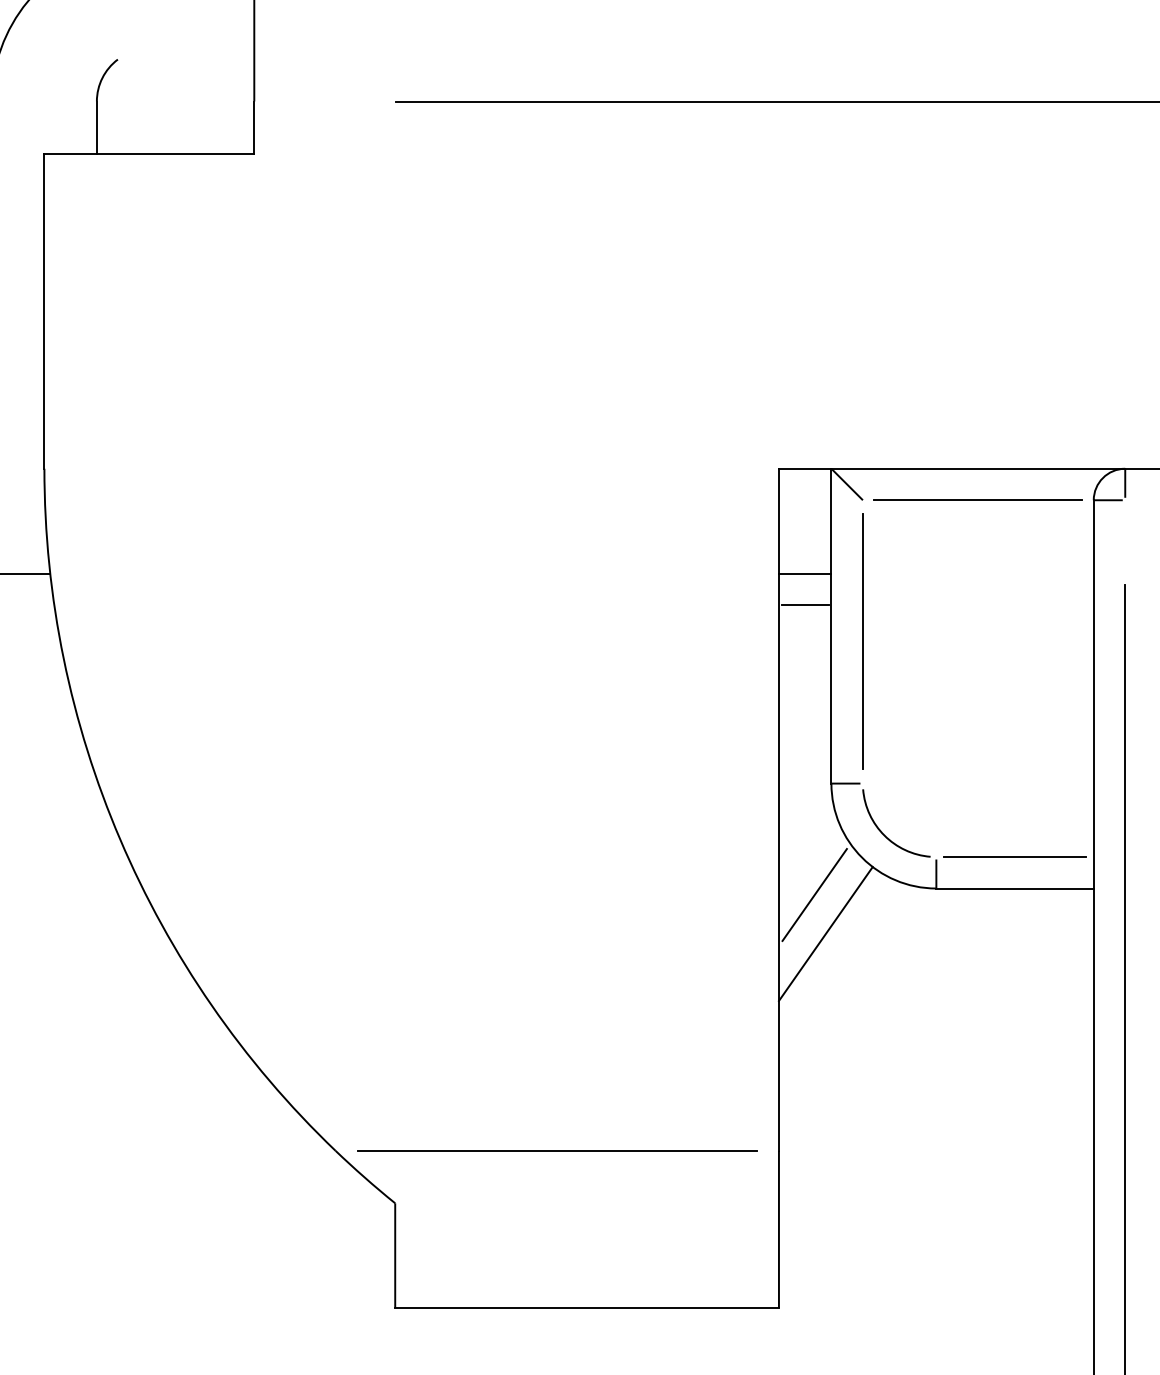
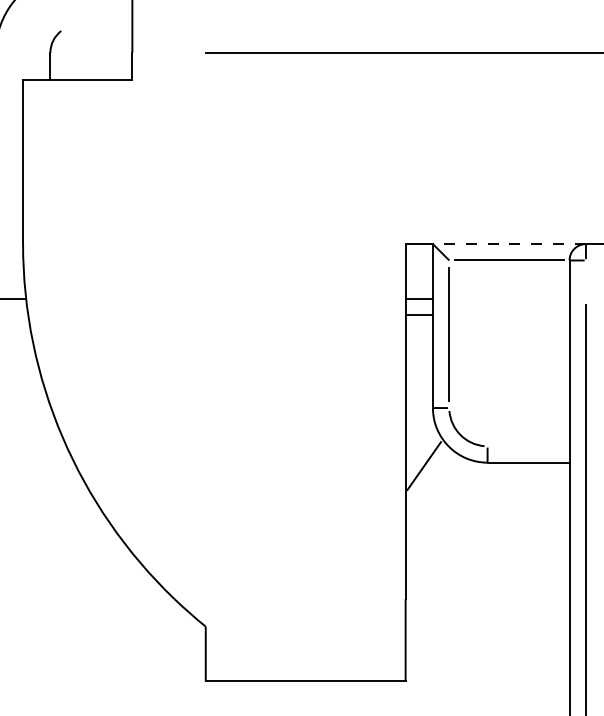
line: (978, 469) -> (509, 244), solid -> dashed
line: (1014, 857) -> (528, 446), removed
line: (824, 934) -> (429, 486), removed
line: (557, 1151) -> (290, 599), removed

